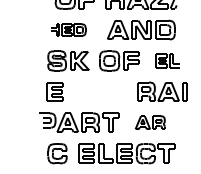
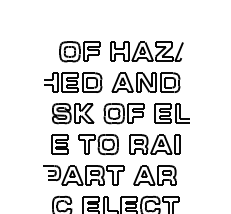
part: (68, 29) -> (73, 82), size x1.67
part: (166, 60) -> (171, 113), size x1.43
part: (93, 91) -> (98, 144), added
part: (161, 91) -> (154, 144), moved
part: (149, 122) -> (154, 175), size x1.43

